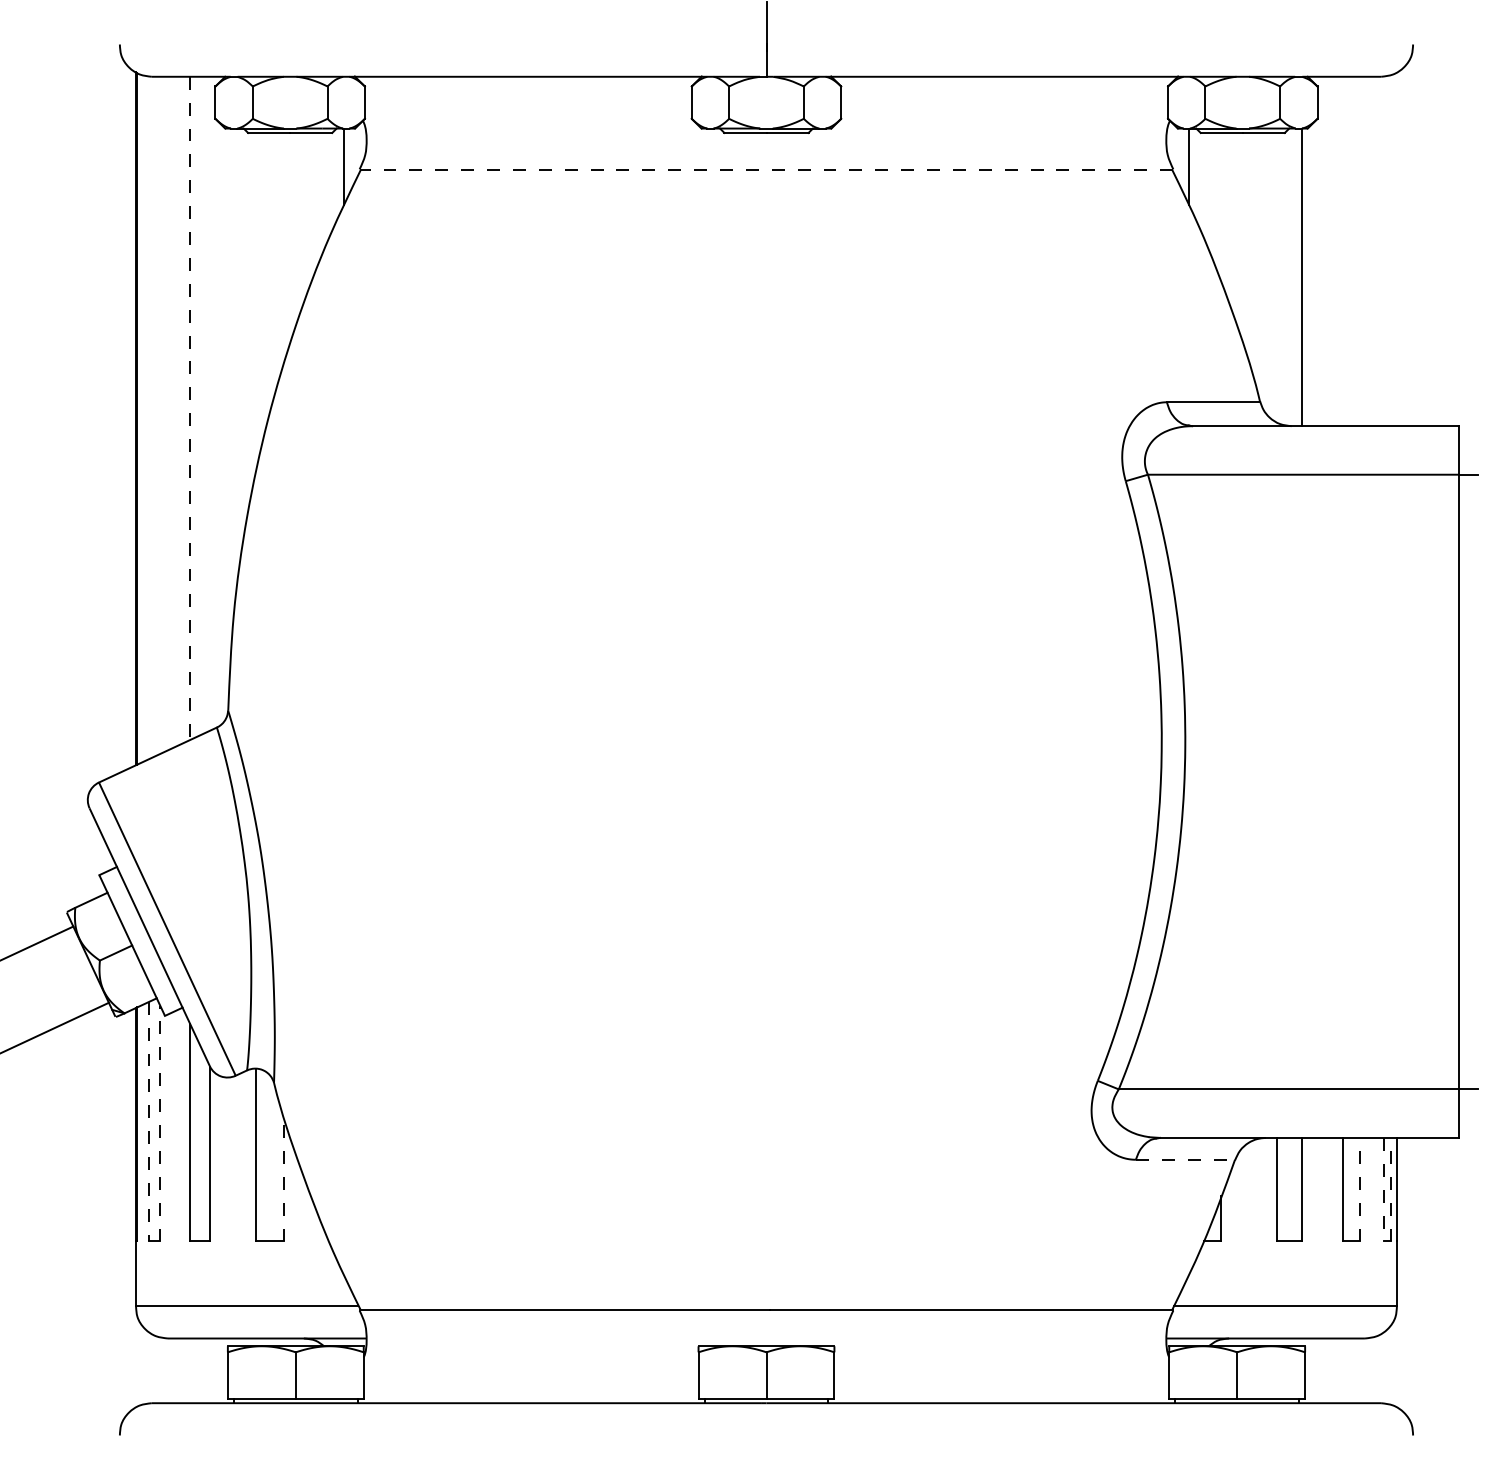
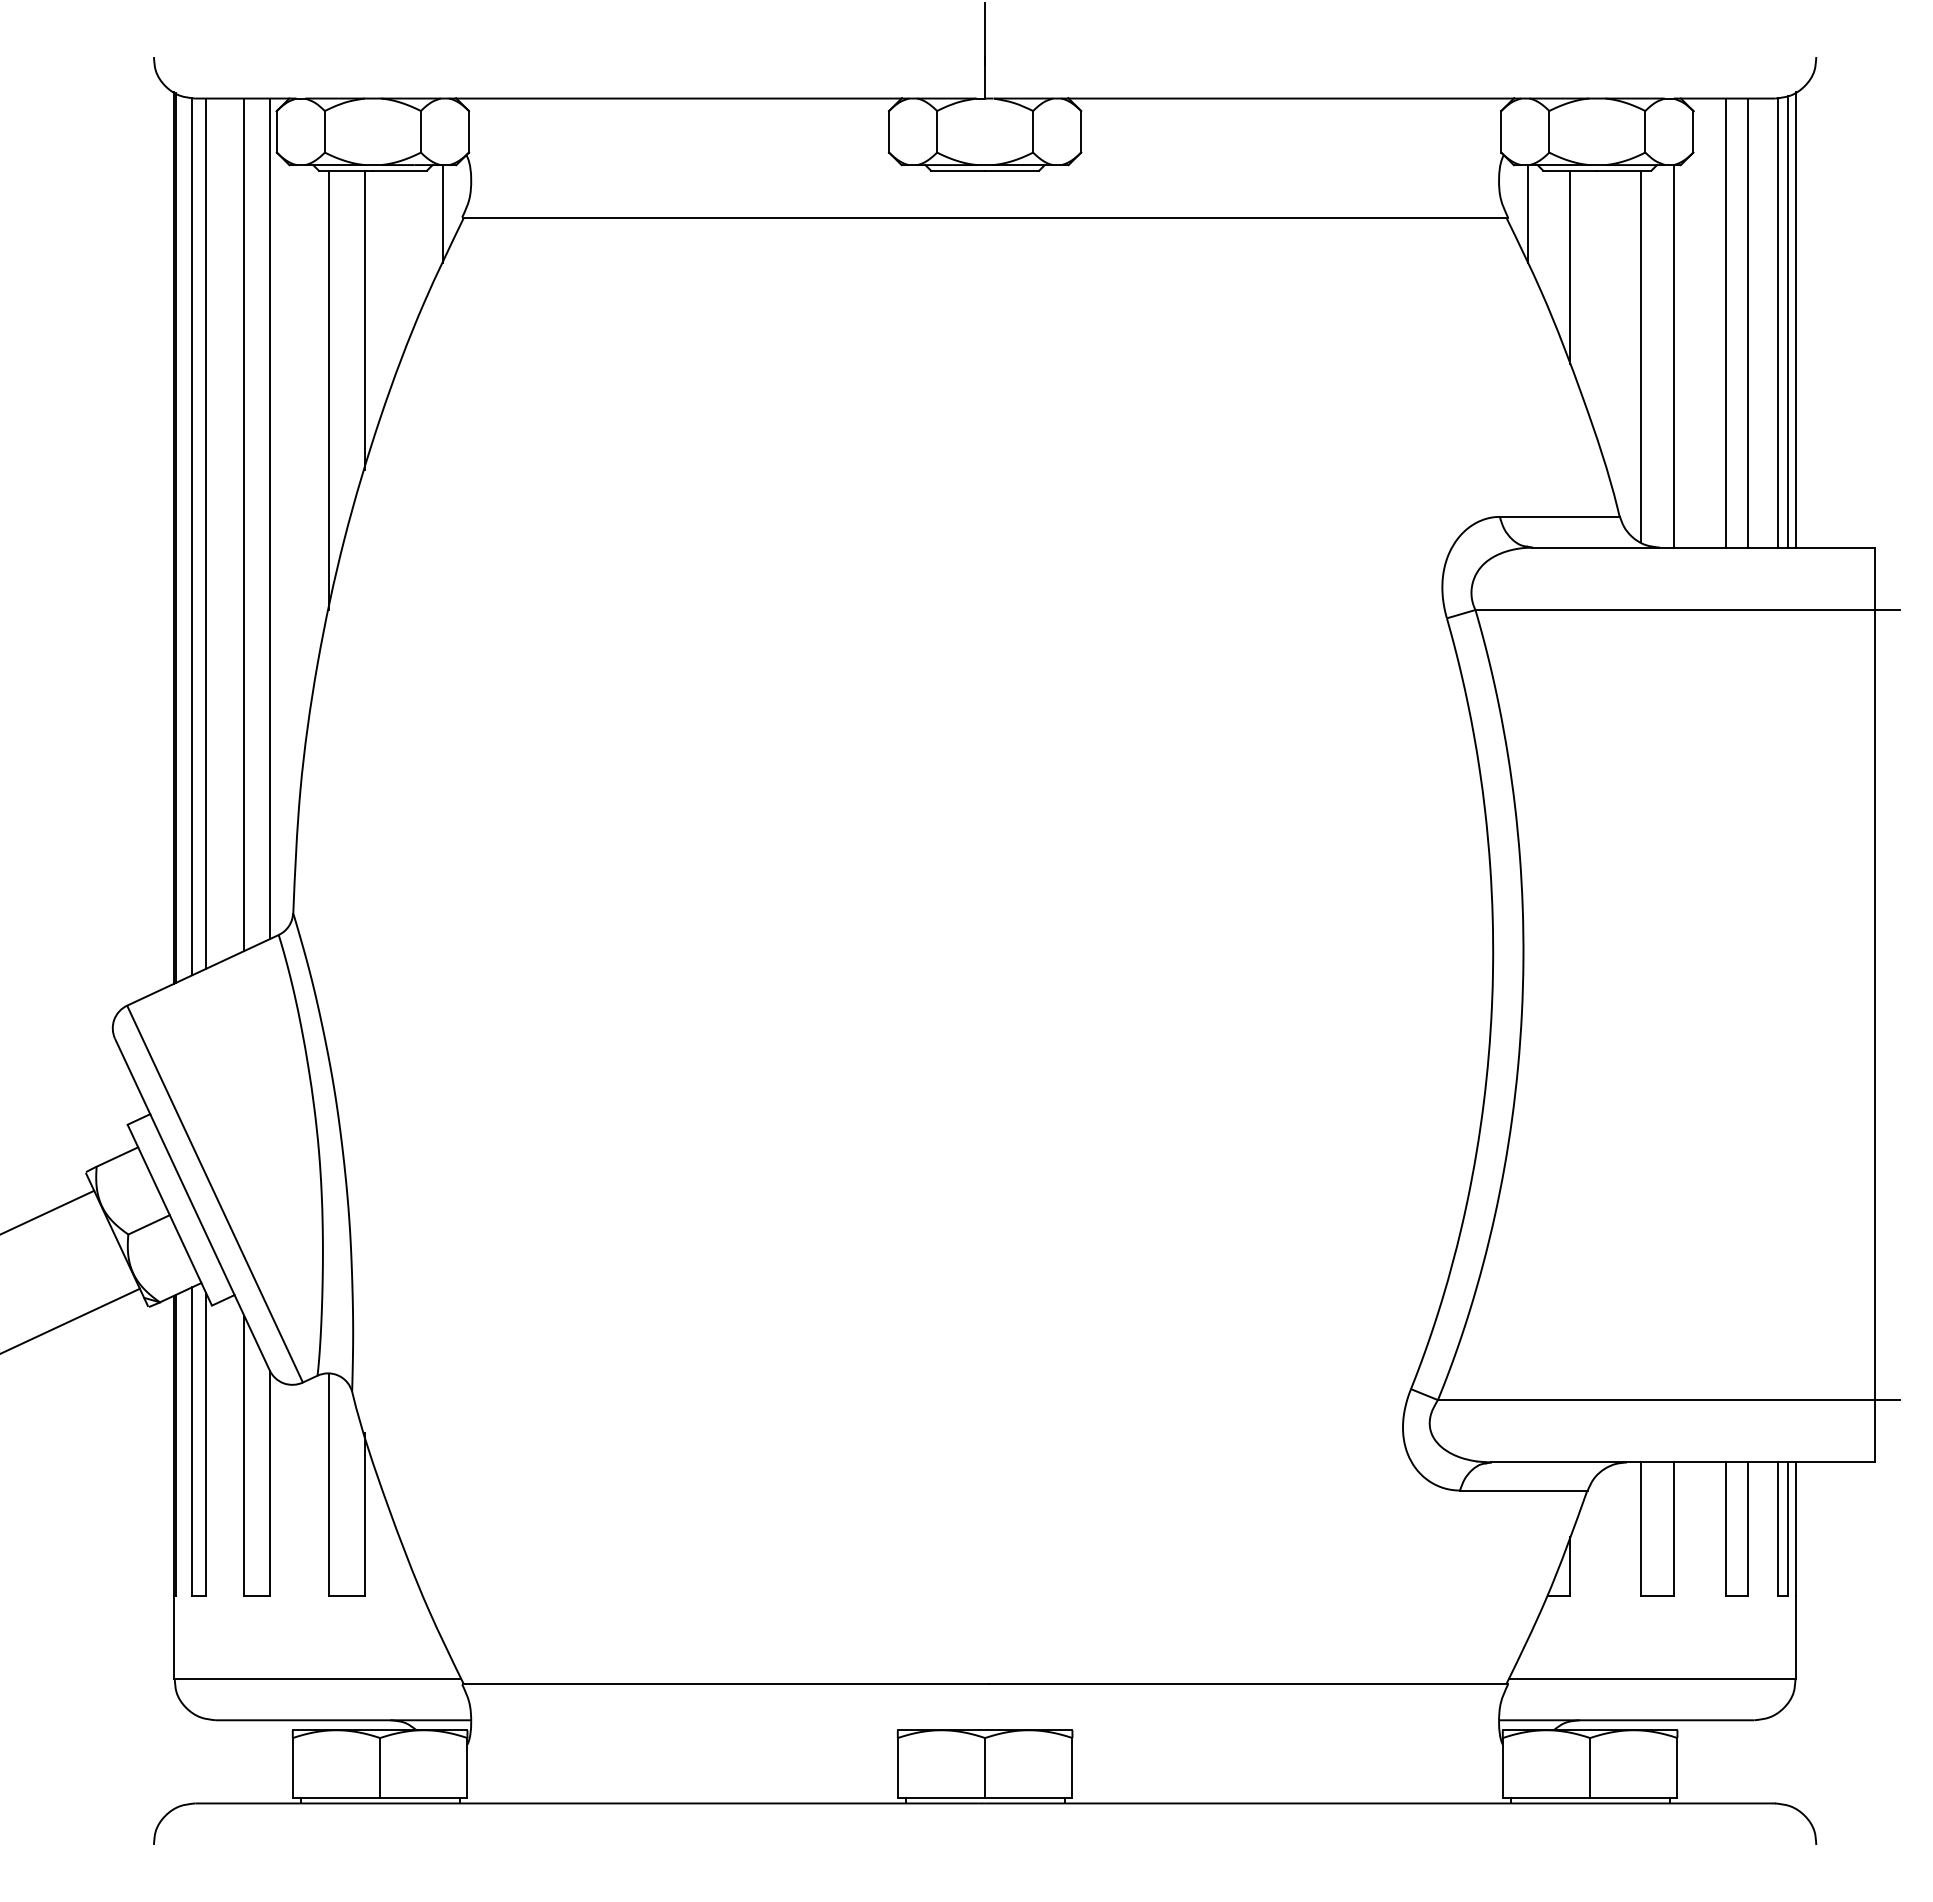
line: (766, 170) -> (984, 218), dashed -> solid
line: (1221, 207) -> (1569, 266), added
line: (284, 248) -> (365, 319), added
line: (1397, 248) -> (1796, 319), added
line: (1391, 250) -> (1788, 321), added
line: (1342, 251) -> (1725, 322), added
line: (1359, 251) -> (1747, 322), added
line: (1383, 251) -> (1778, 322), added
line: (1277, 277) -> (1641, 356), added
line: (256, 303) -> (329, 390), added
line: (209, 403) -> (269, 518), added
line: (190, 408) -> (244, 525), dashed -> solid
line: (160, 415) -> (206, 533), added
line: (149, 417) -> (191, 536), added
line: (149, 1121) -> (191, 1441), dashed -> solid
line: (160, 1123) -> (206, 1443), dashed -> solid
line: (1185, 1159) -> (1523, 1490), dashed -> solid
line: (284, 1177) -> (365, 1513), dashed -> solid
line: (1359, 1190) -> (1747, 1529), dashed -> solid
line: (1383, 1190) -> (1778, 1529), dashed -> solid
line: (1391, 1190) -> (1788, 1529), dashed -> solid

